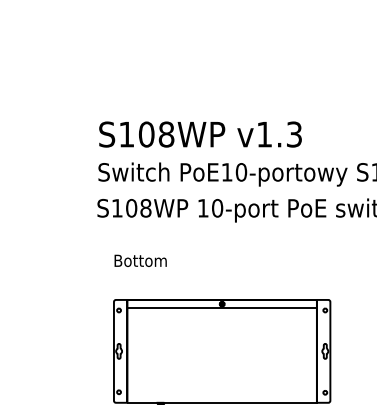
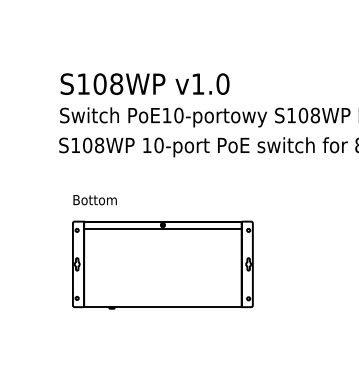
text: (293, 133) -> (222, 83), v1.3 -> v1.0
text: (139, 261) -> (94, 200), moved

